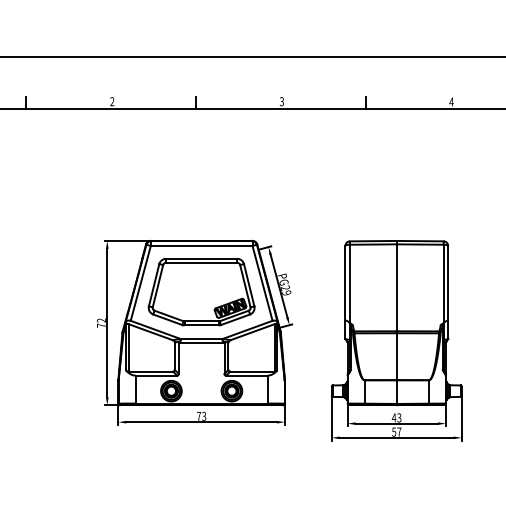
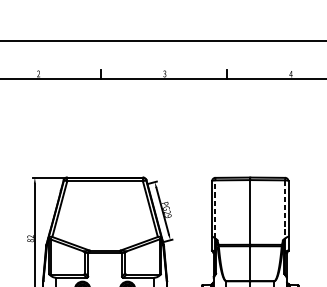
line: (349, 283) -> (215, 209), solid -> dashed
line: (443, 284) -> (285, 209), solid -> dashed
part: (201, 292) -> (104, 215), removed
text: (101, 325) -> (30, 240), 72 -> 82

